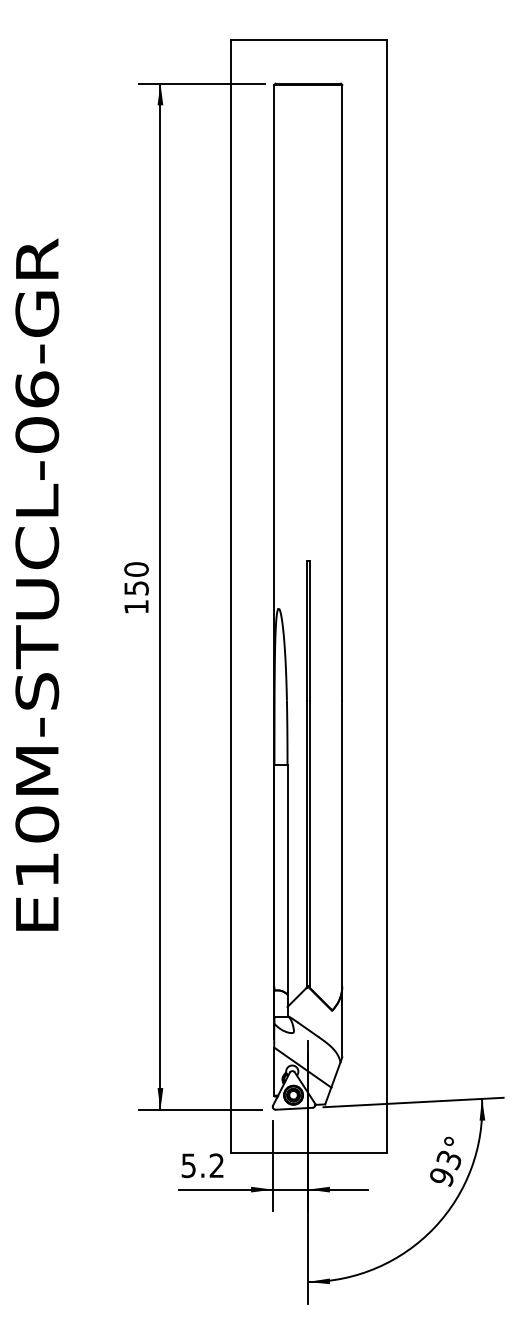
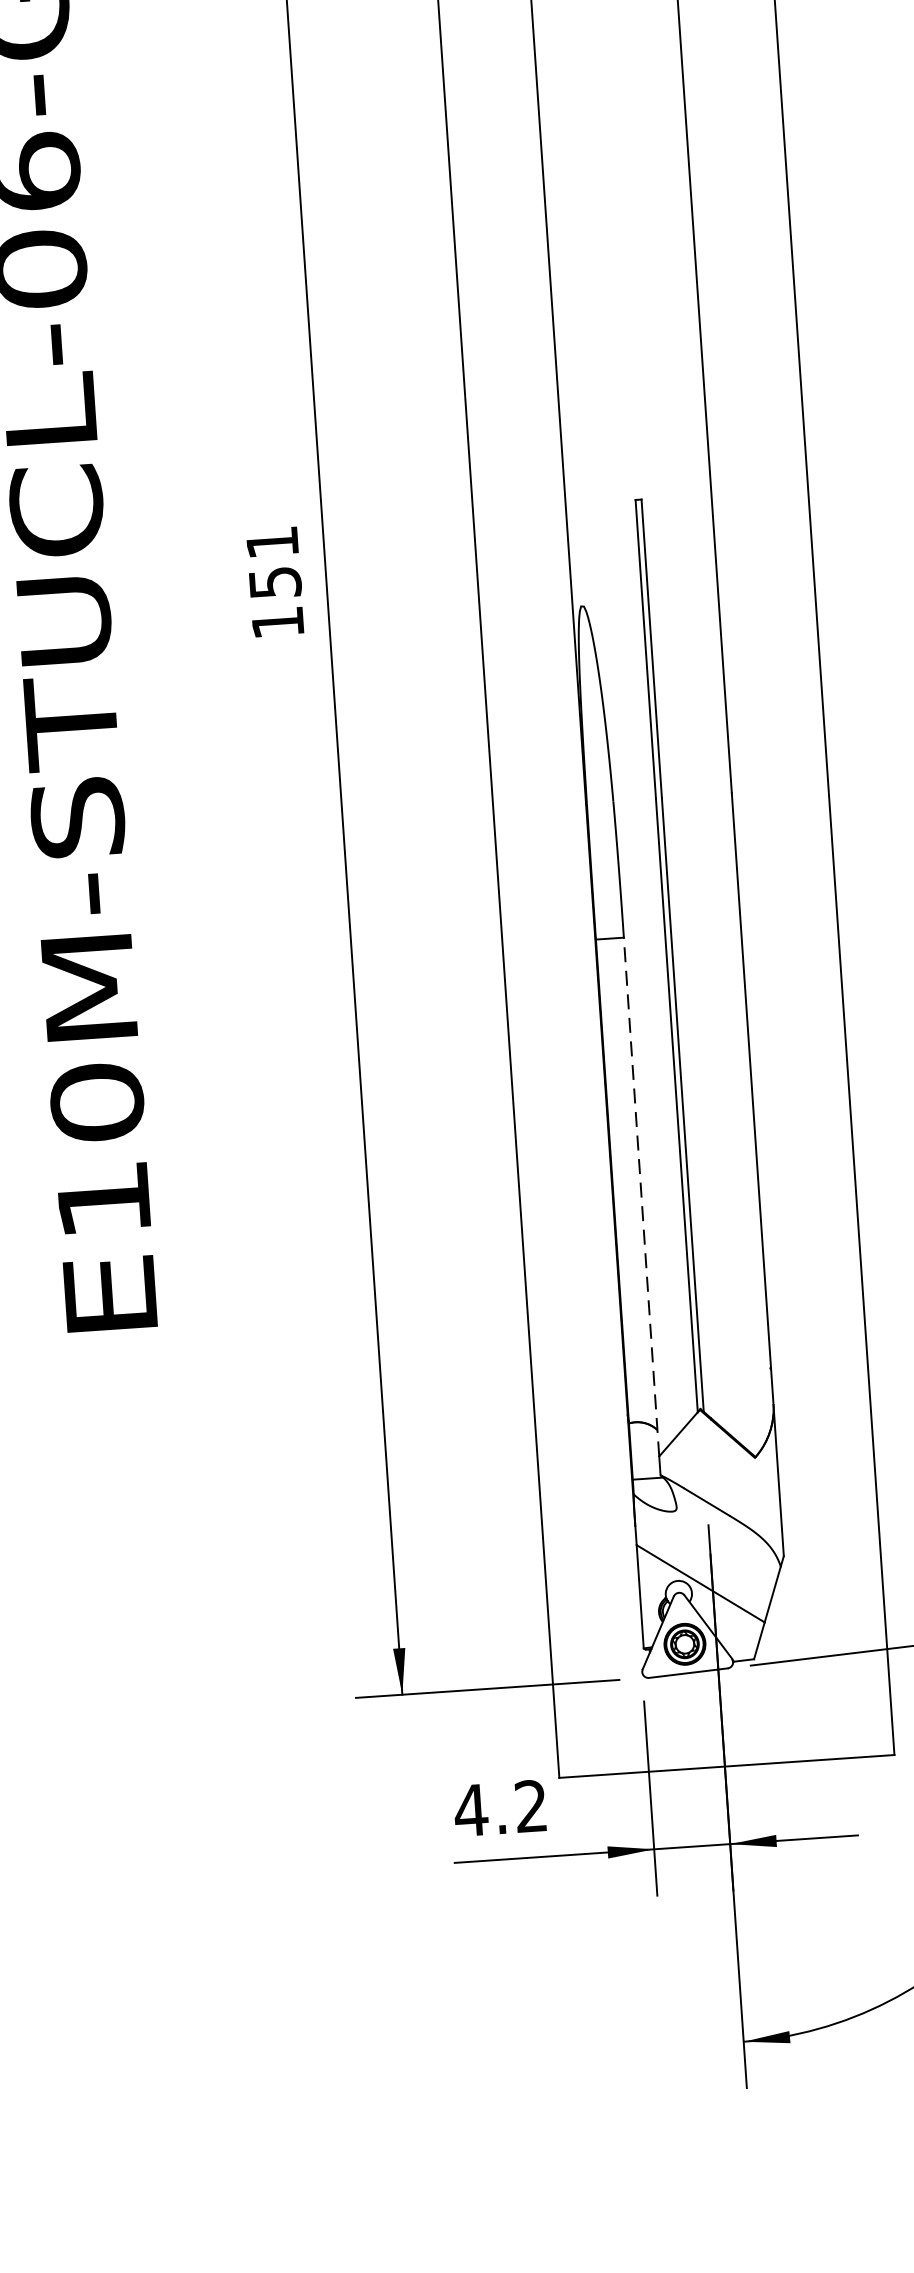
text: (136, 569) -> (272, 542), 150 -> 151
line: (287, 885) -> (641, 1196), solid -> dashed
text: (188, 1165) -> (470, 1809), 5.2 -> 4.2

